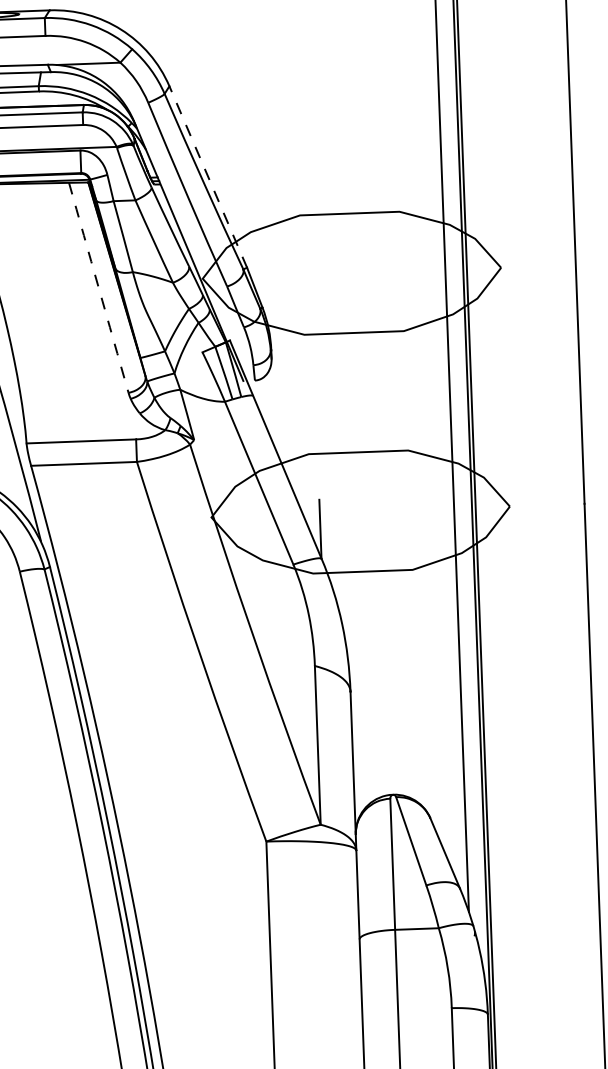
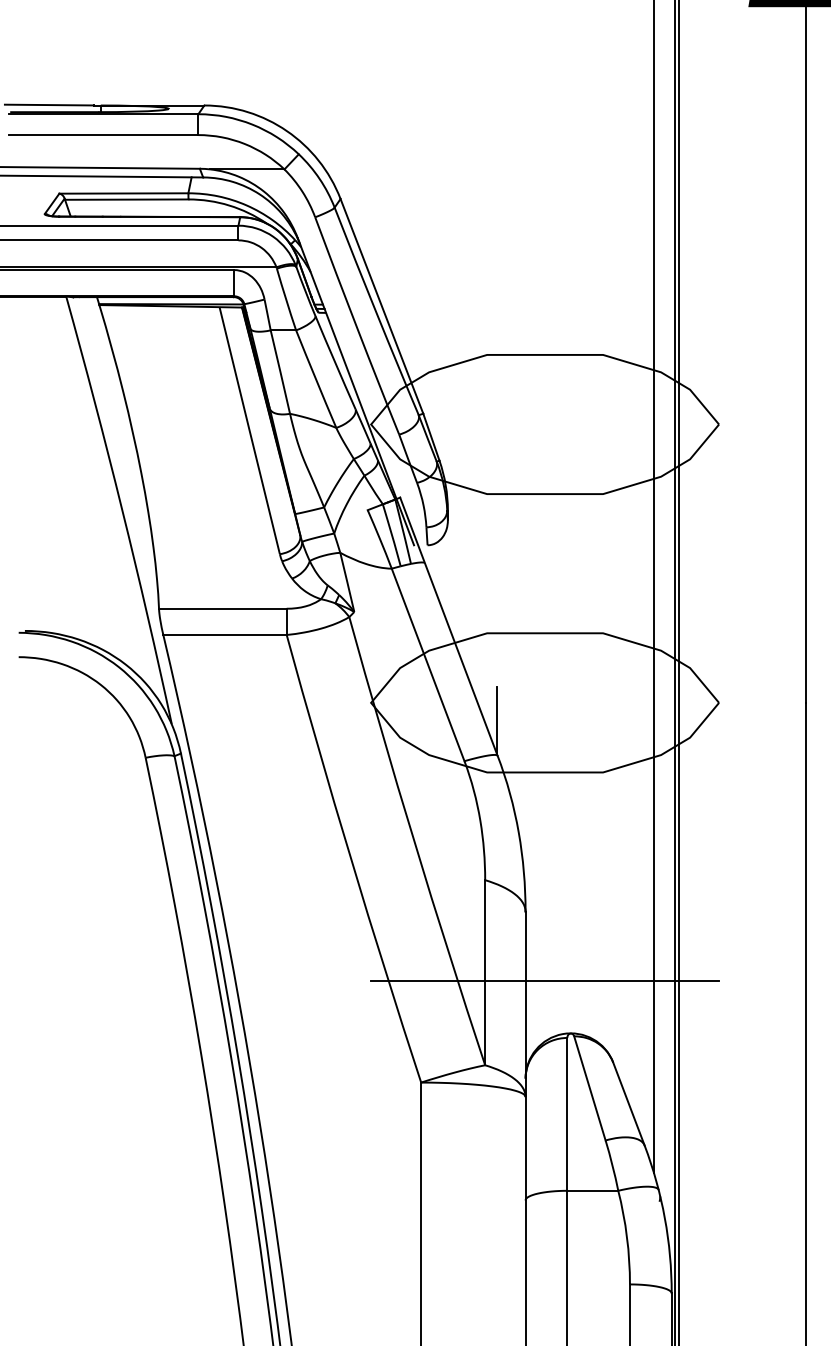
line: (207, 176) -> (381, 305), dashed -> solid
arc: (98, 287) -> (249, 430), dashed -> solid
line: (369, 751) -> (545, 981), added

